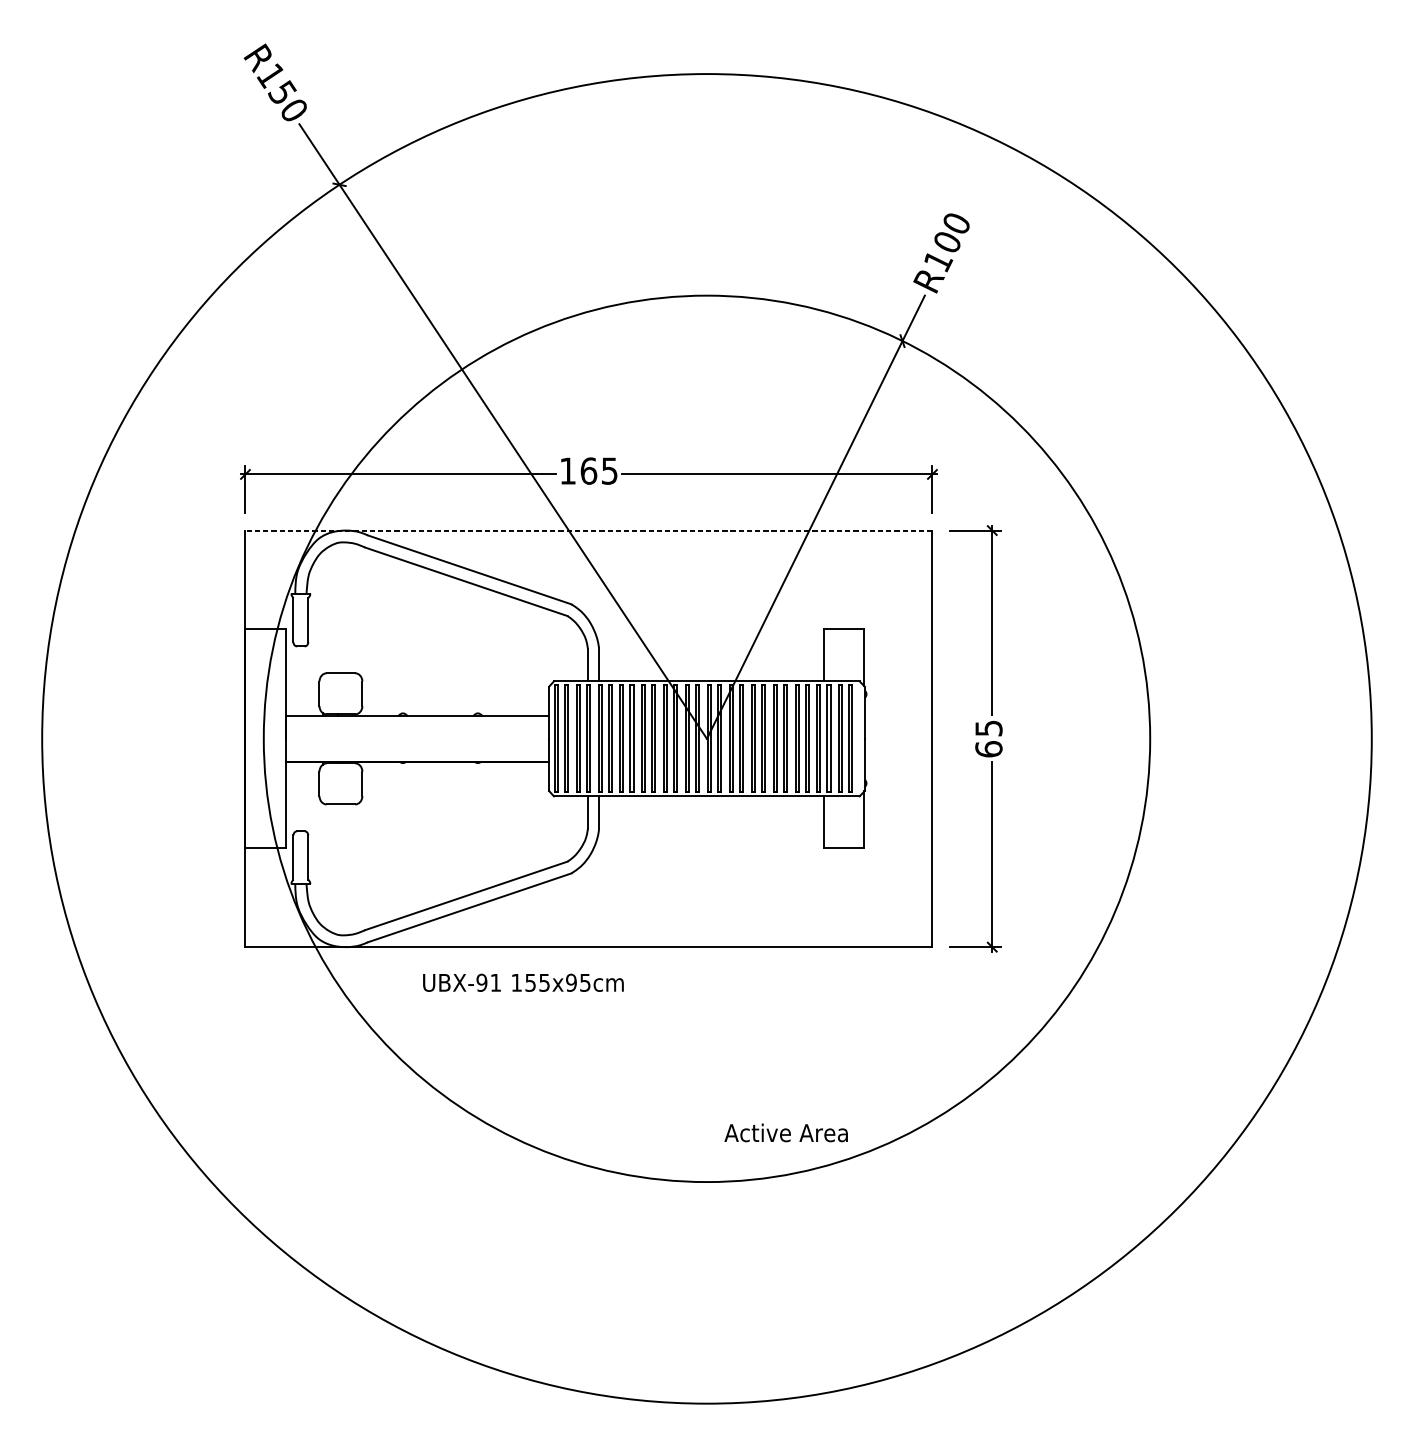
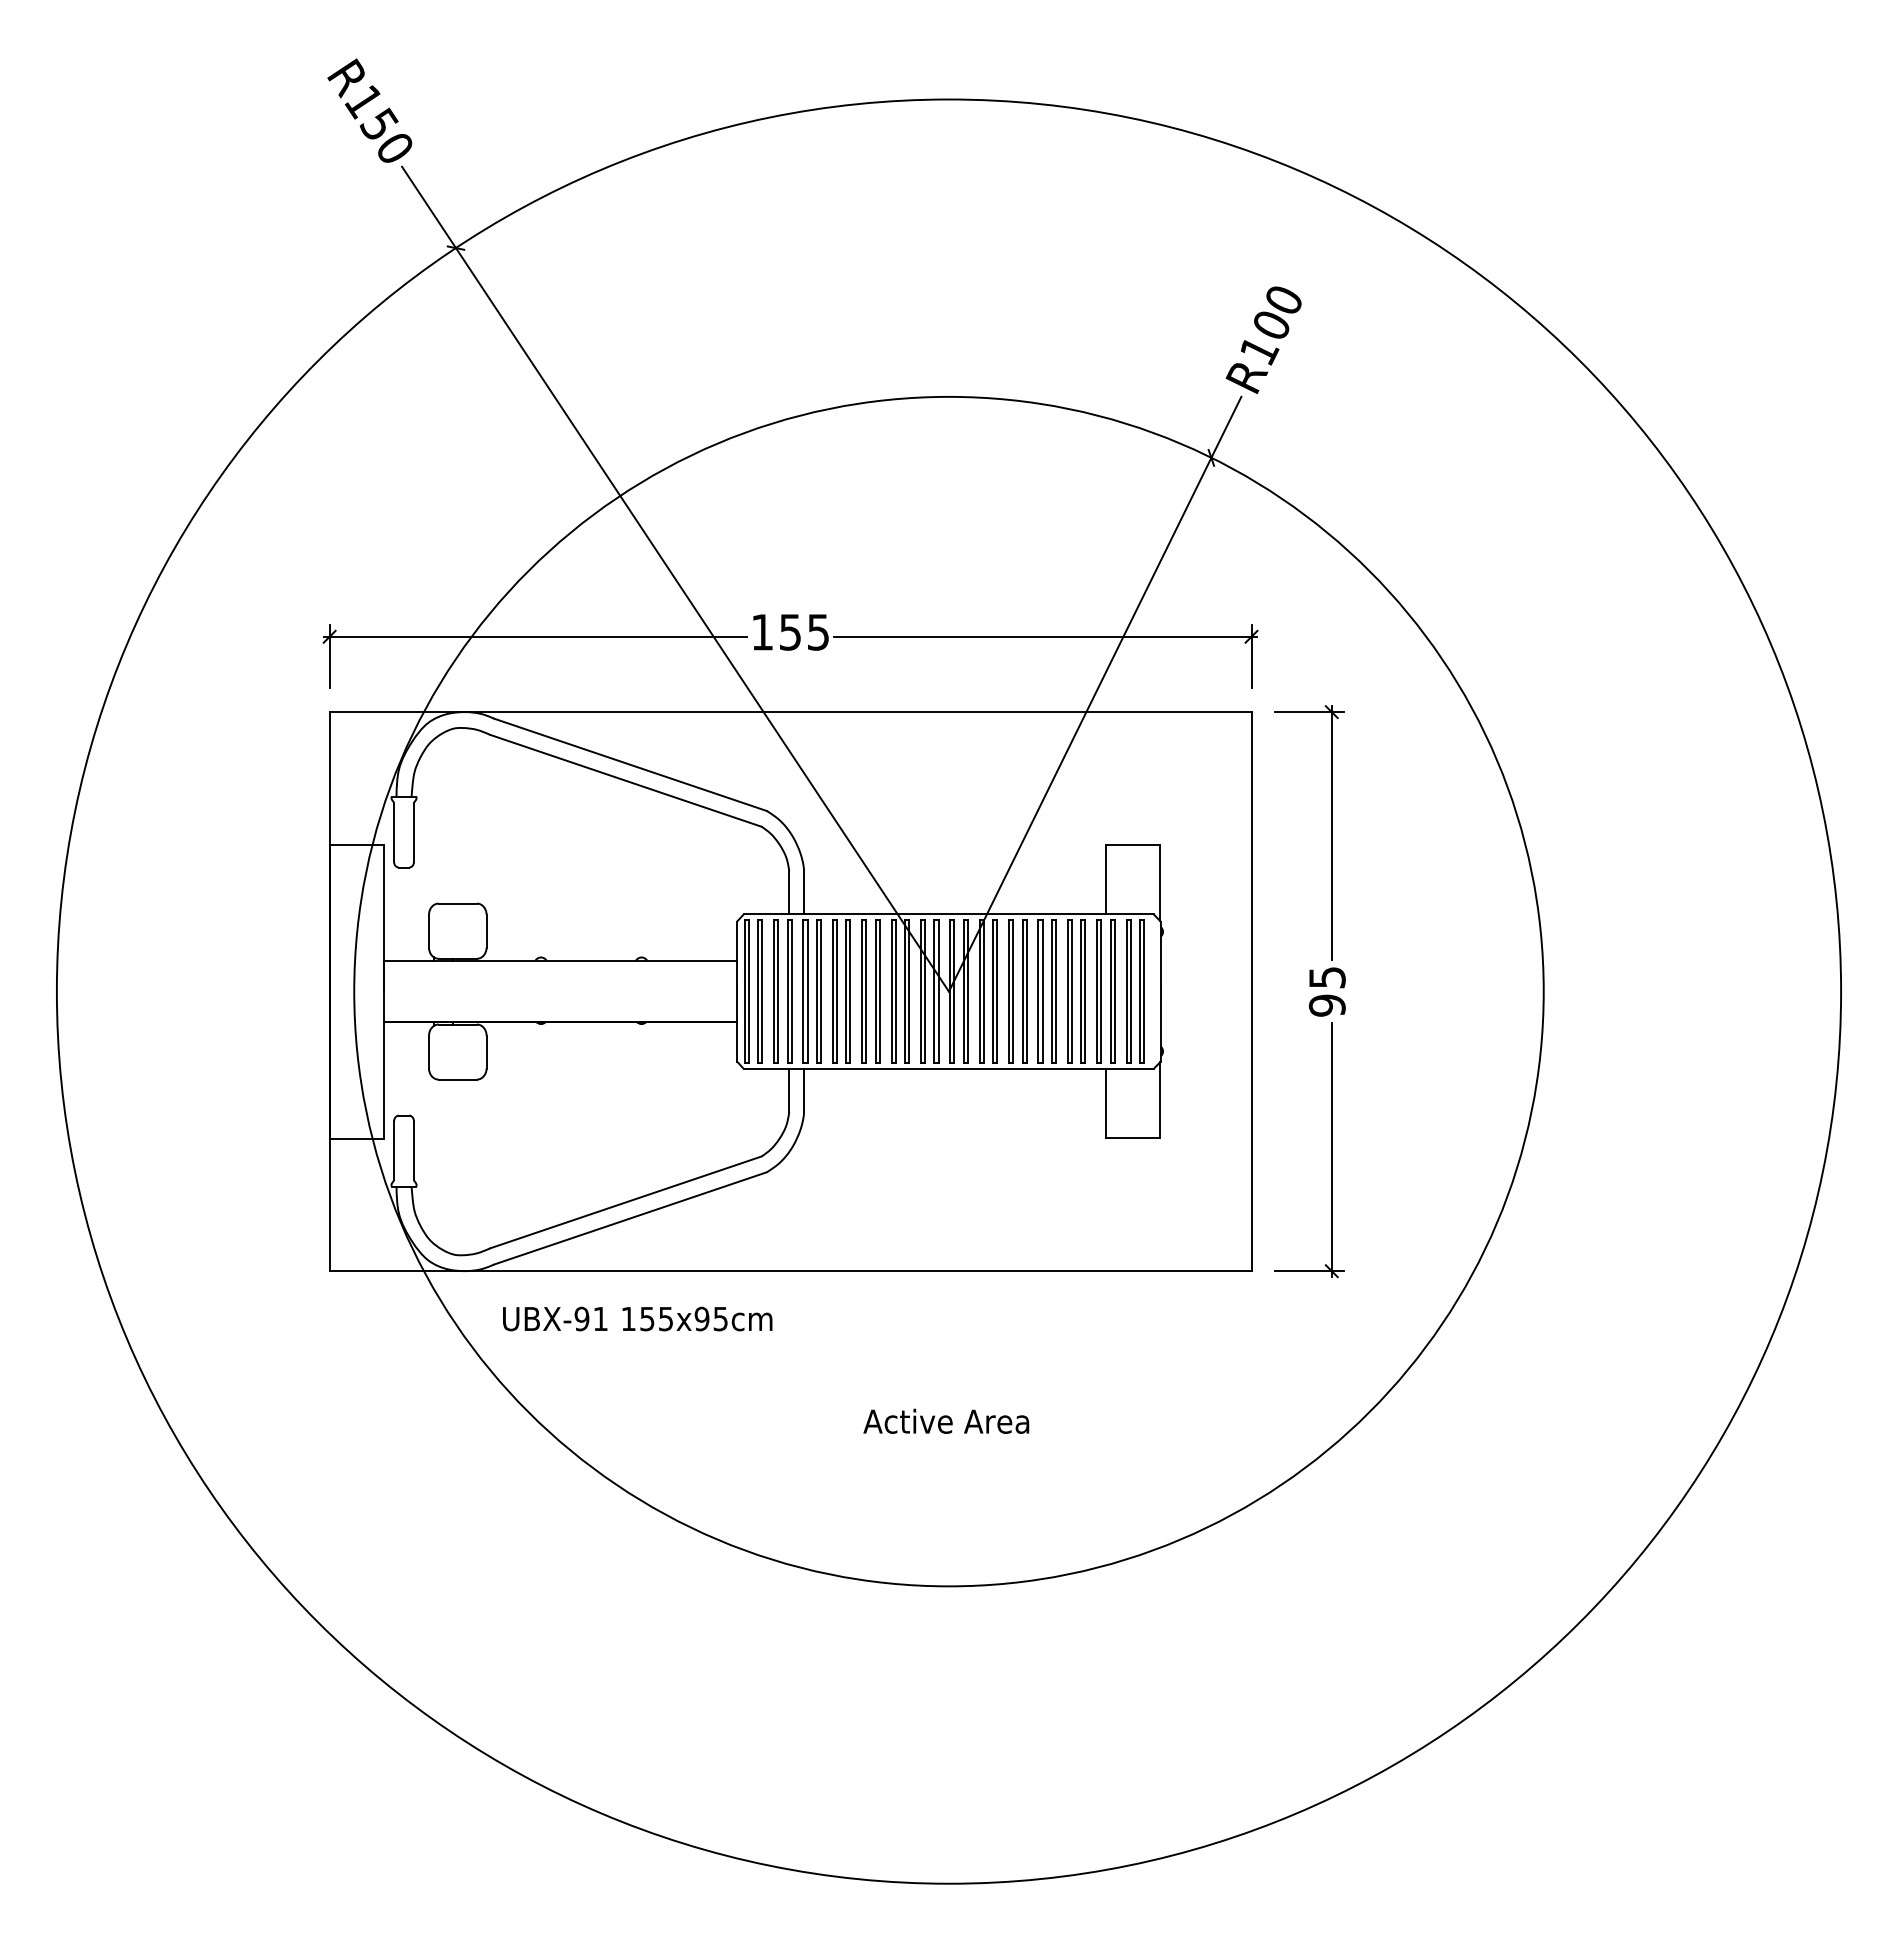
text: (588, 470) -> (790, 631), 165 -> 155
line: (588, 530) -> (790, 712), dashed -> solid
text: (988, 749) -> (1326, 1005), 65 -> 95
text: (523, 982) -> (637, 1318), moved
text: (786, 1132) -> (946, 1420), moved

